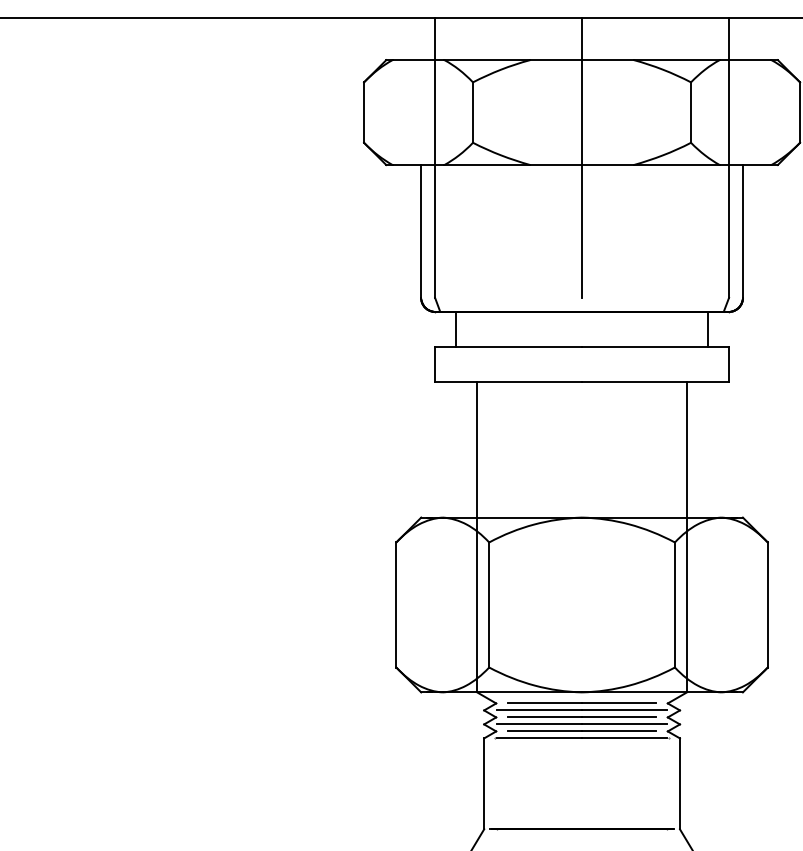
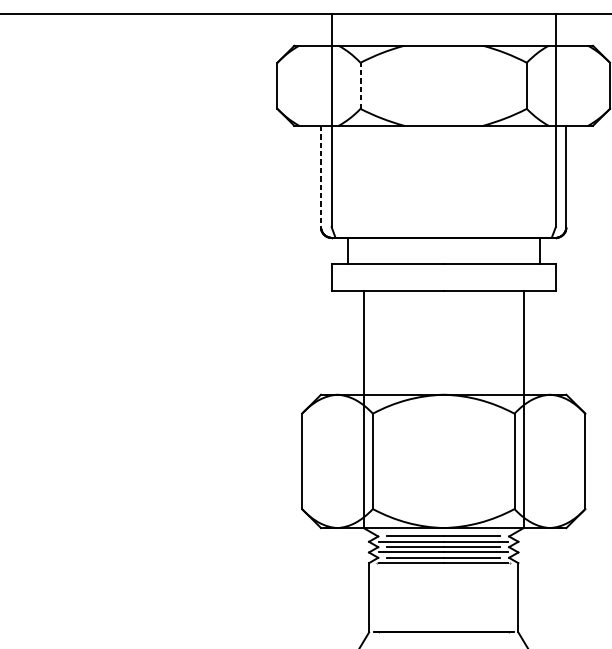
line: (473, 112) -> (360, 85), solid -> dashed
line: (582, 157) -> (444, 120), removed
line: (421, 231) -> (321, 176), solid -> dashed

